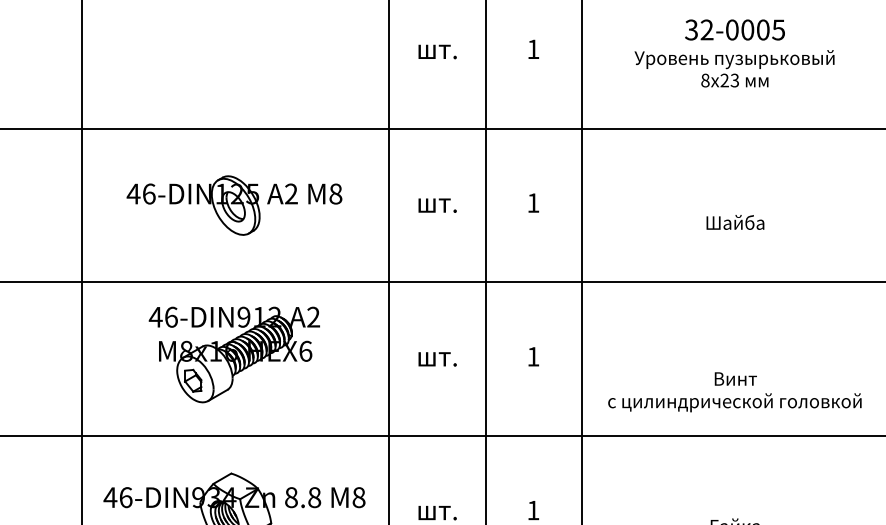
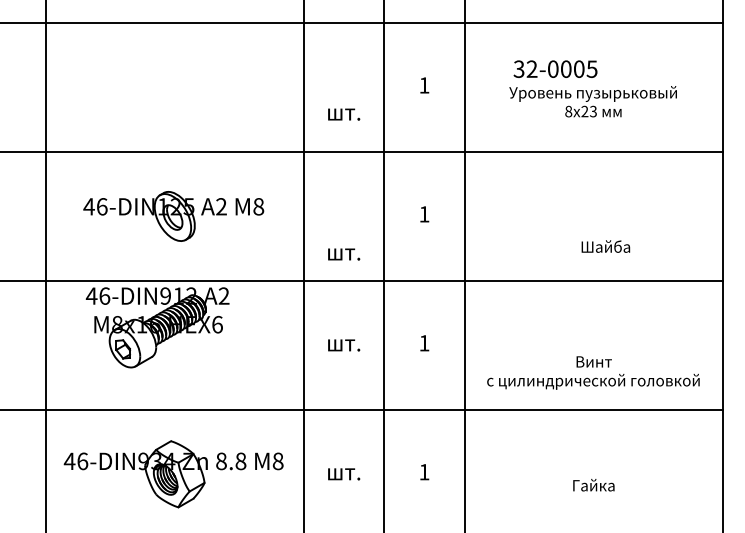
text: (734, 29) -> (555, 68), moved
text: (438, 51) -> (344, 114), moved
text: (438, 205) -> (344, 254), moved
text: (734, 222) -> (605, 246), moved
part: (234, 354) -> (157, 327), moved

